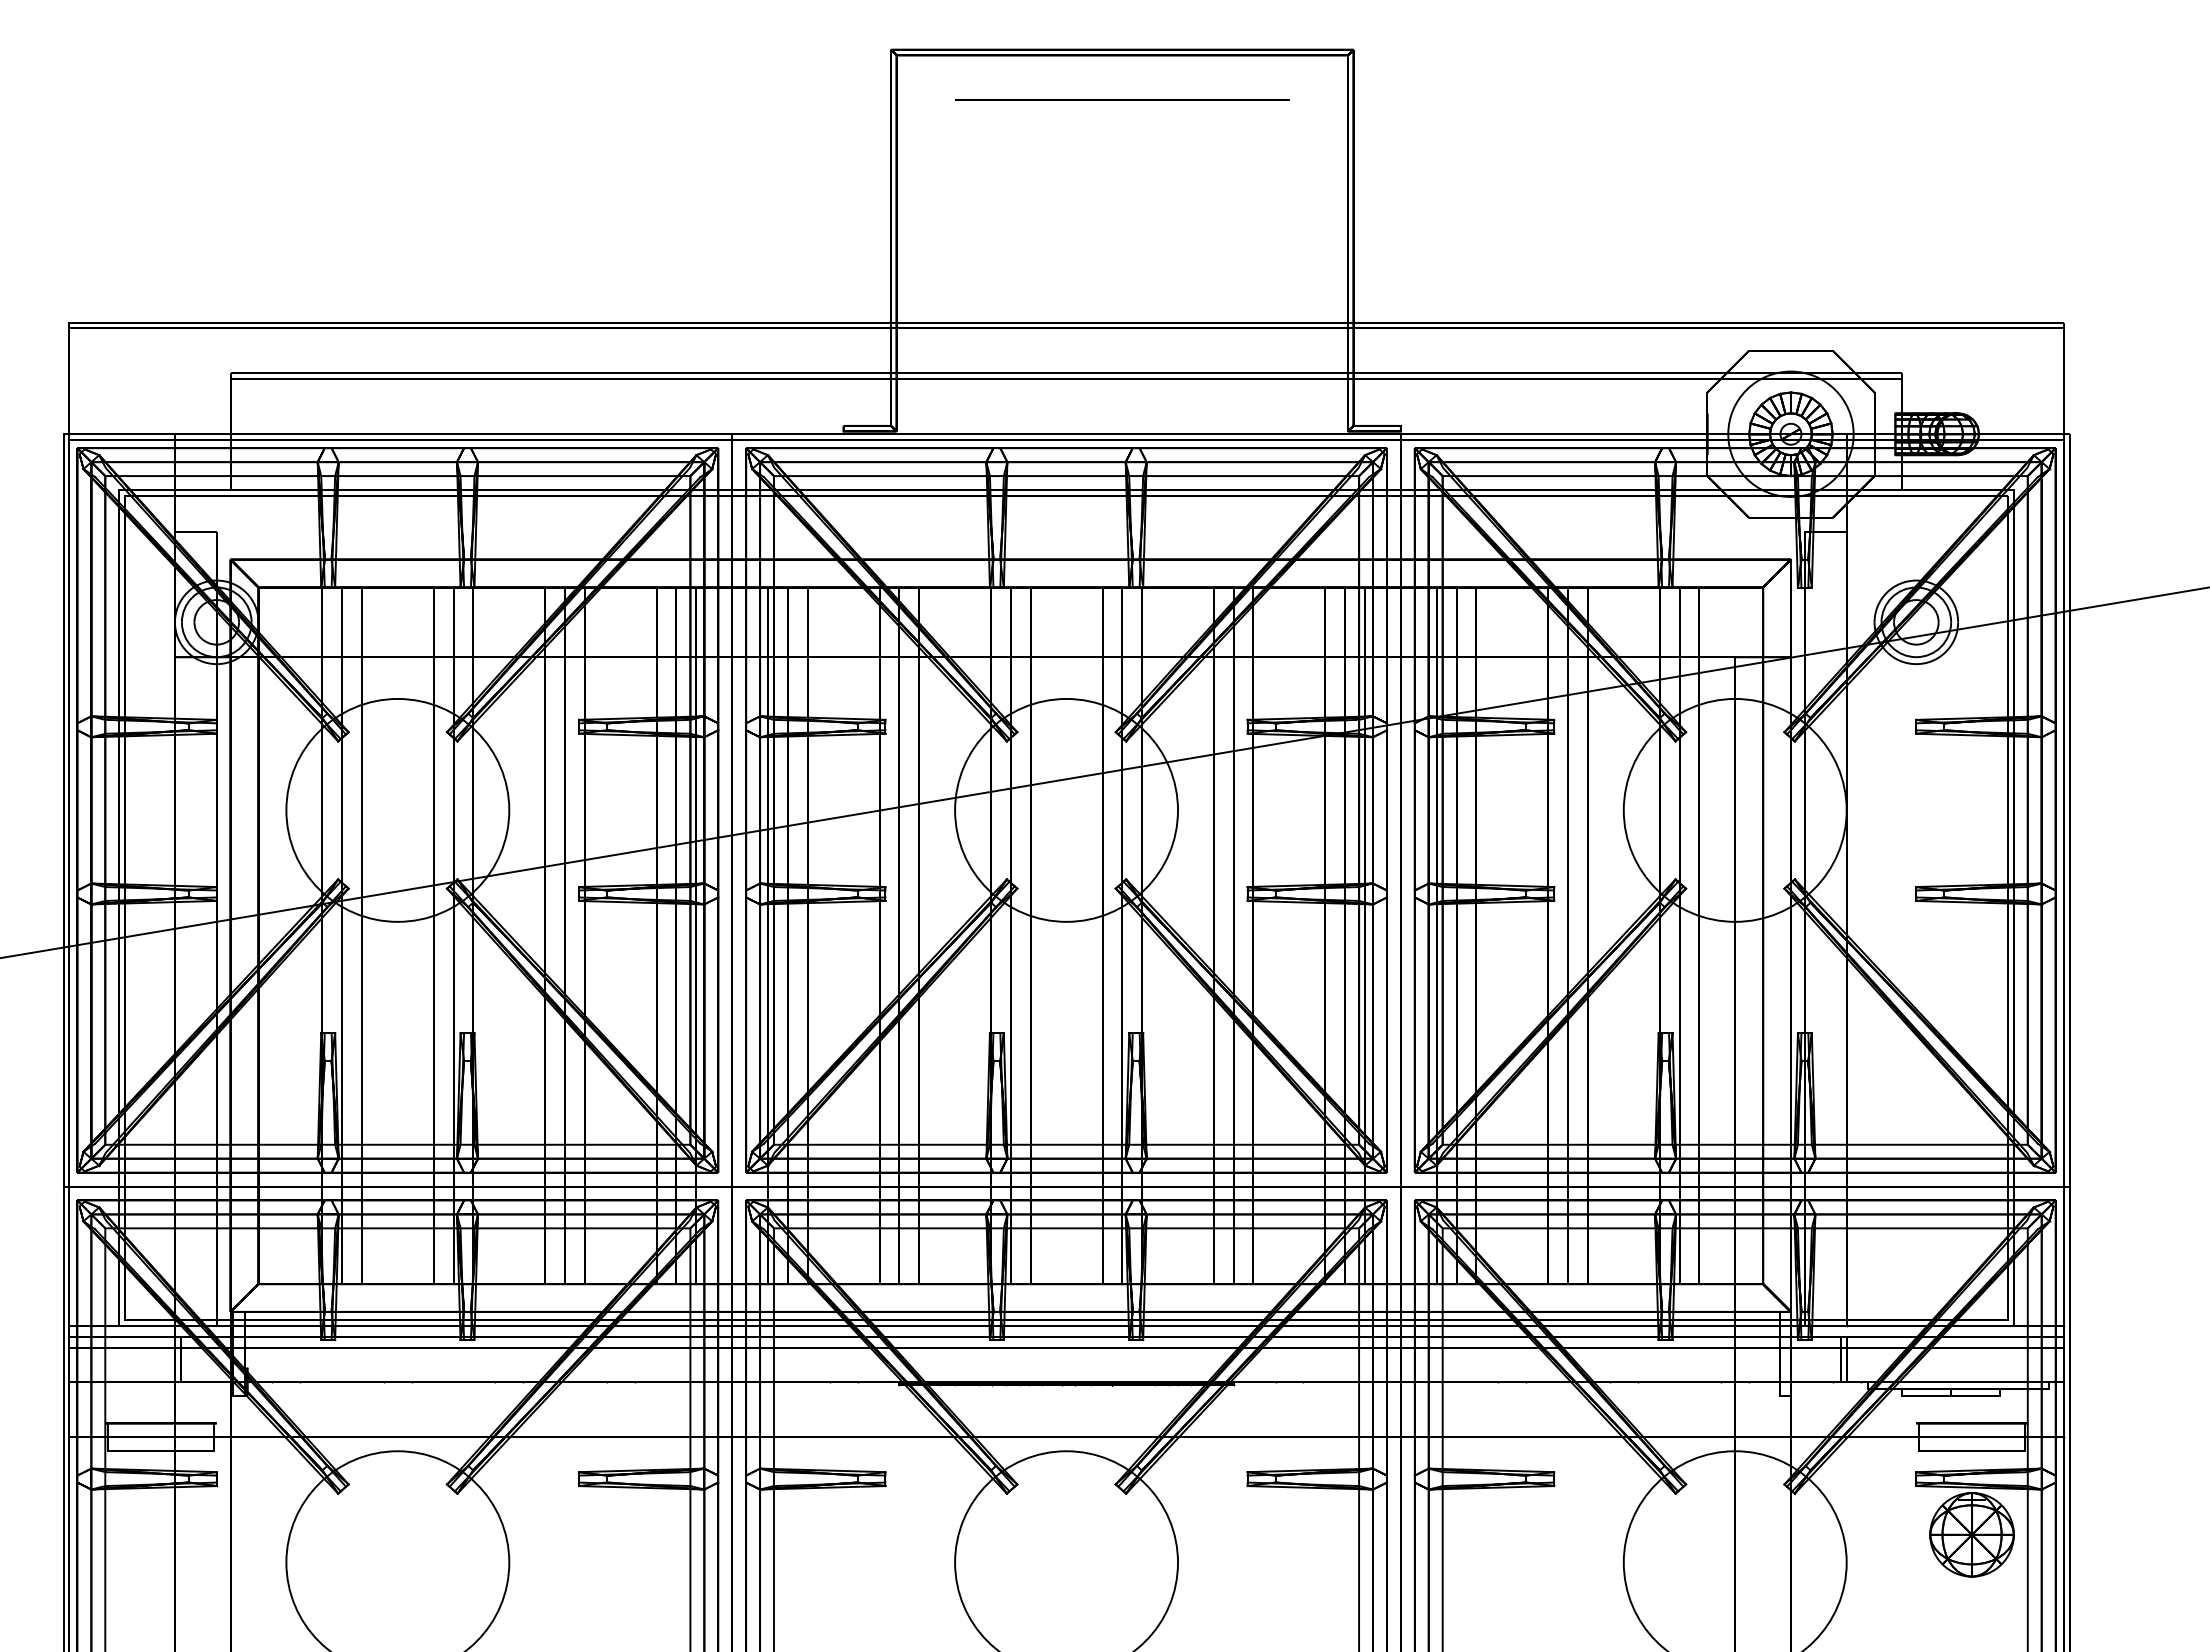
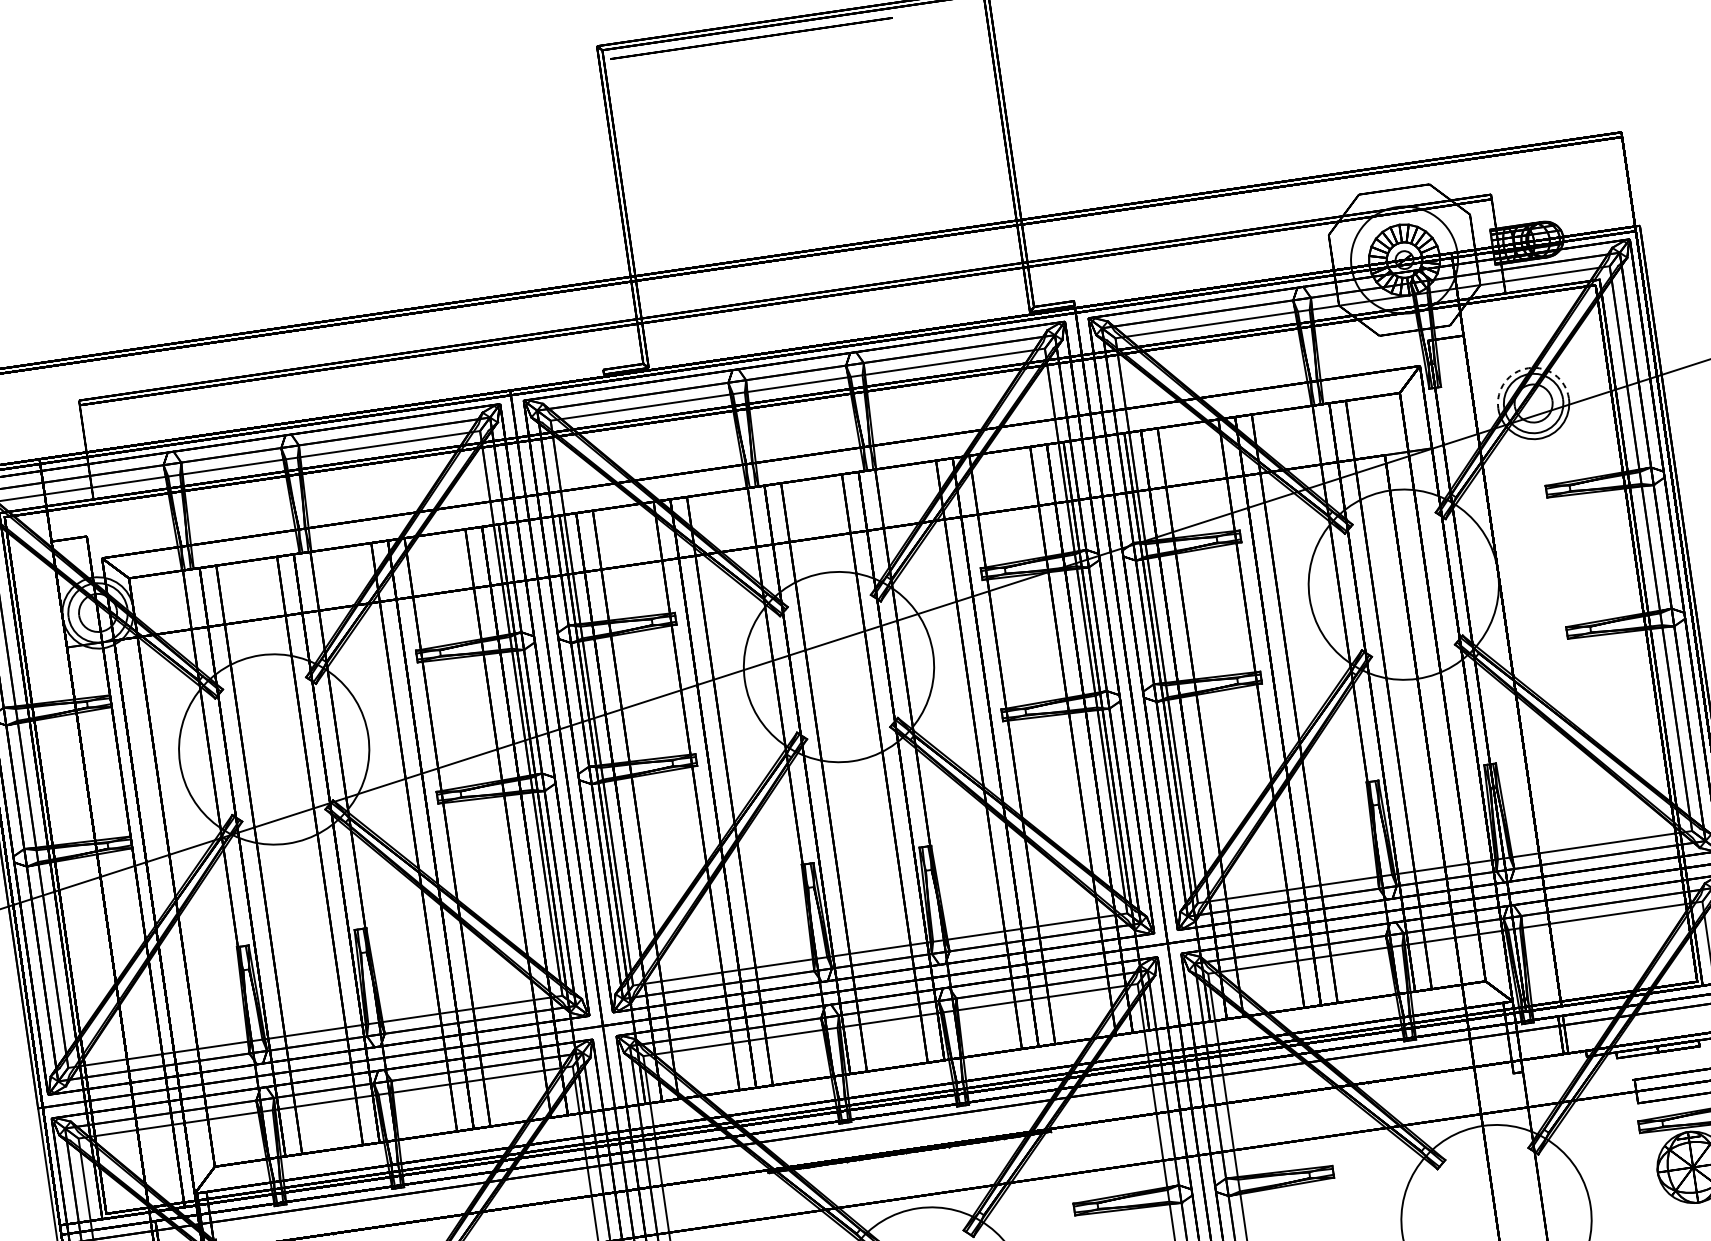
circle: (1122, 99) -> (751, 38), moved
arc: (1916, 580) -> (1528, 368), solid -> dashed

